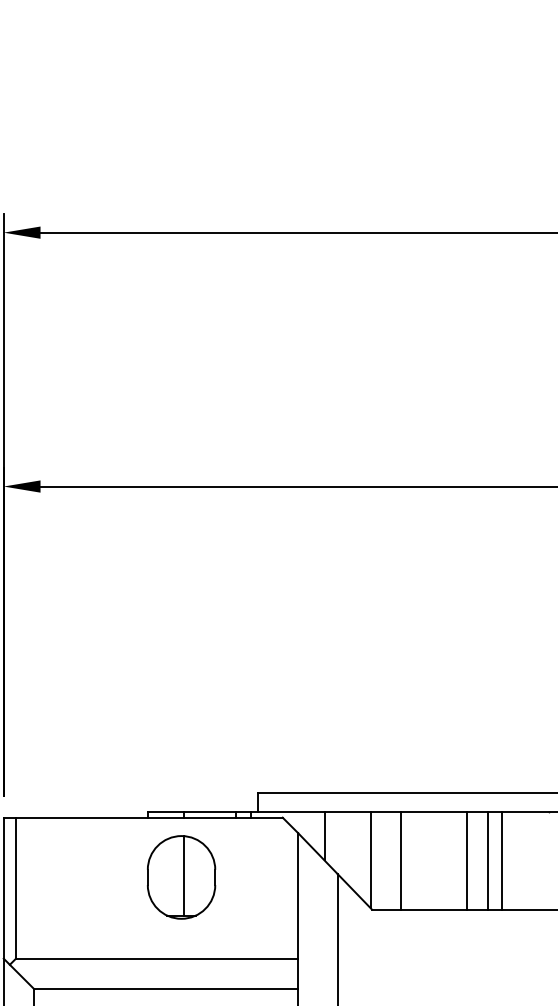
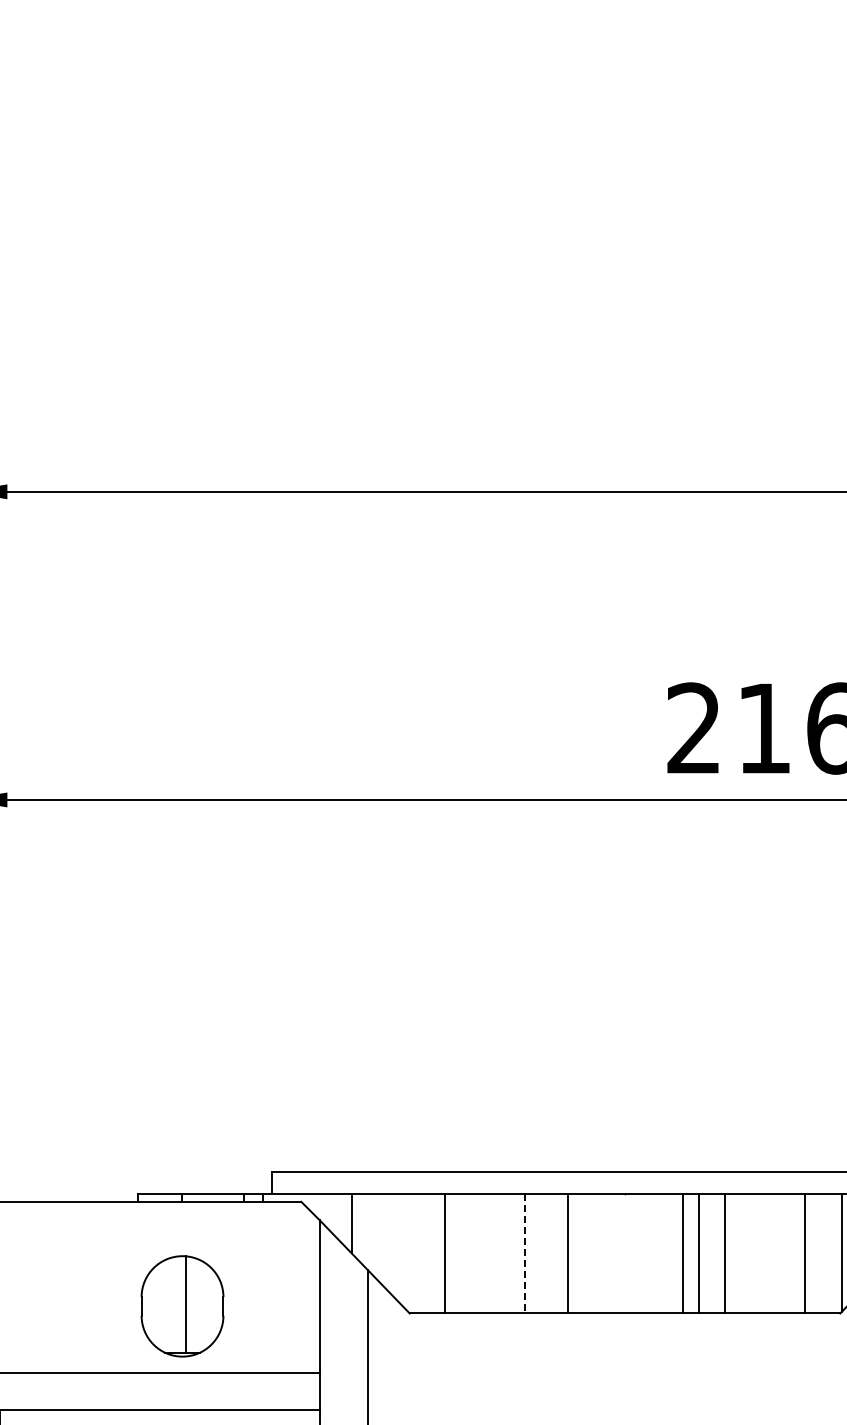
line: (371, 860) -> (408, 1253), removed
line: (466, 860) -> (524, 1253), solid -> dashed
line: (487, 860) -> (550, 1253), removed
part: (181, 877) -> (182, 1306), moved

